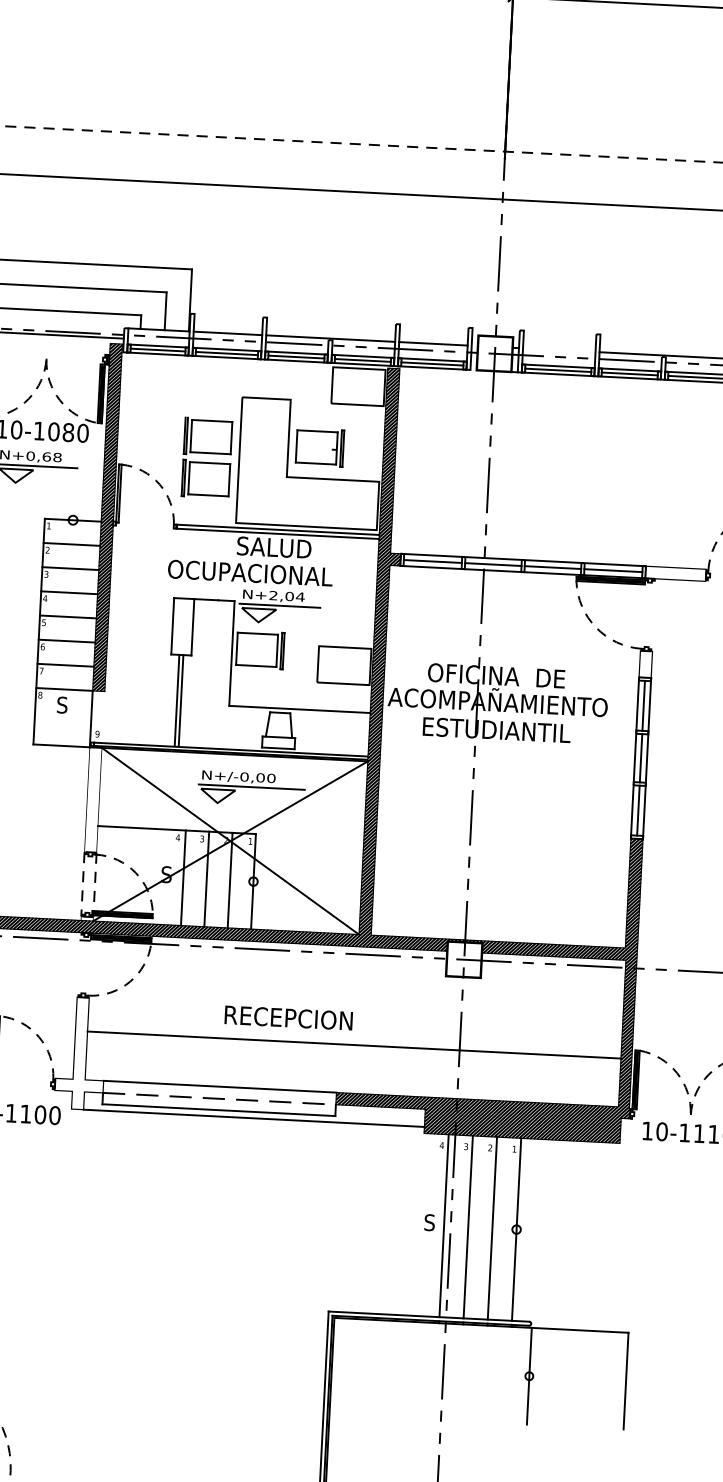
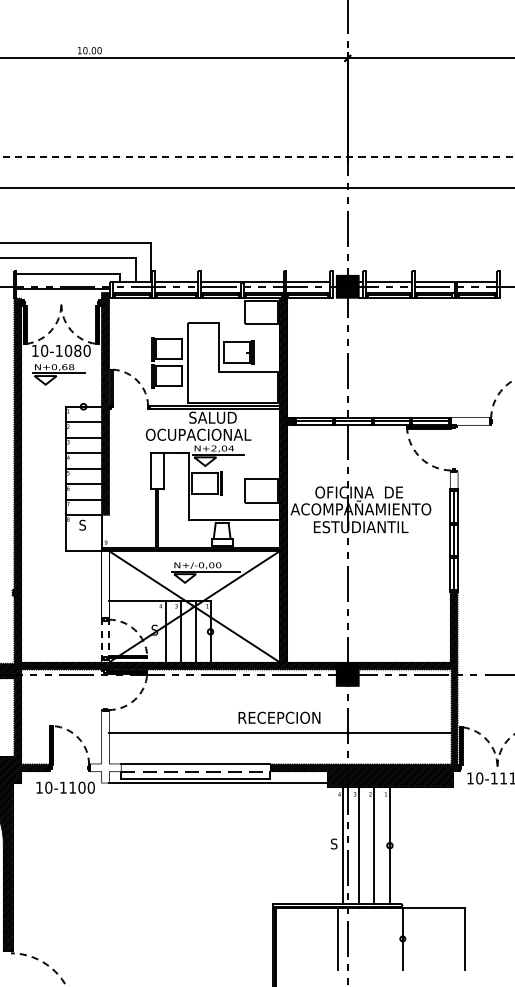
line: (558, 350) -> (388, 282), added
hatch: (494, 353) -> (347, 286), added
hatch: (463, 959) -> (347, 674), added
text: (288, 1017) -> (279, 717), moved
line: (428, 1370) -> (338, 938), added

